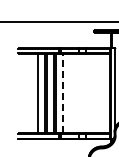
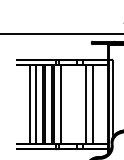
line: (31, 93) -> (29, 104), added
line: (63, 93) -> (61, 104), dashed -> solid
line: (88, 93) -> (85, 104), added
line: (96, 93) -> (93, 104), added

